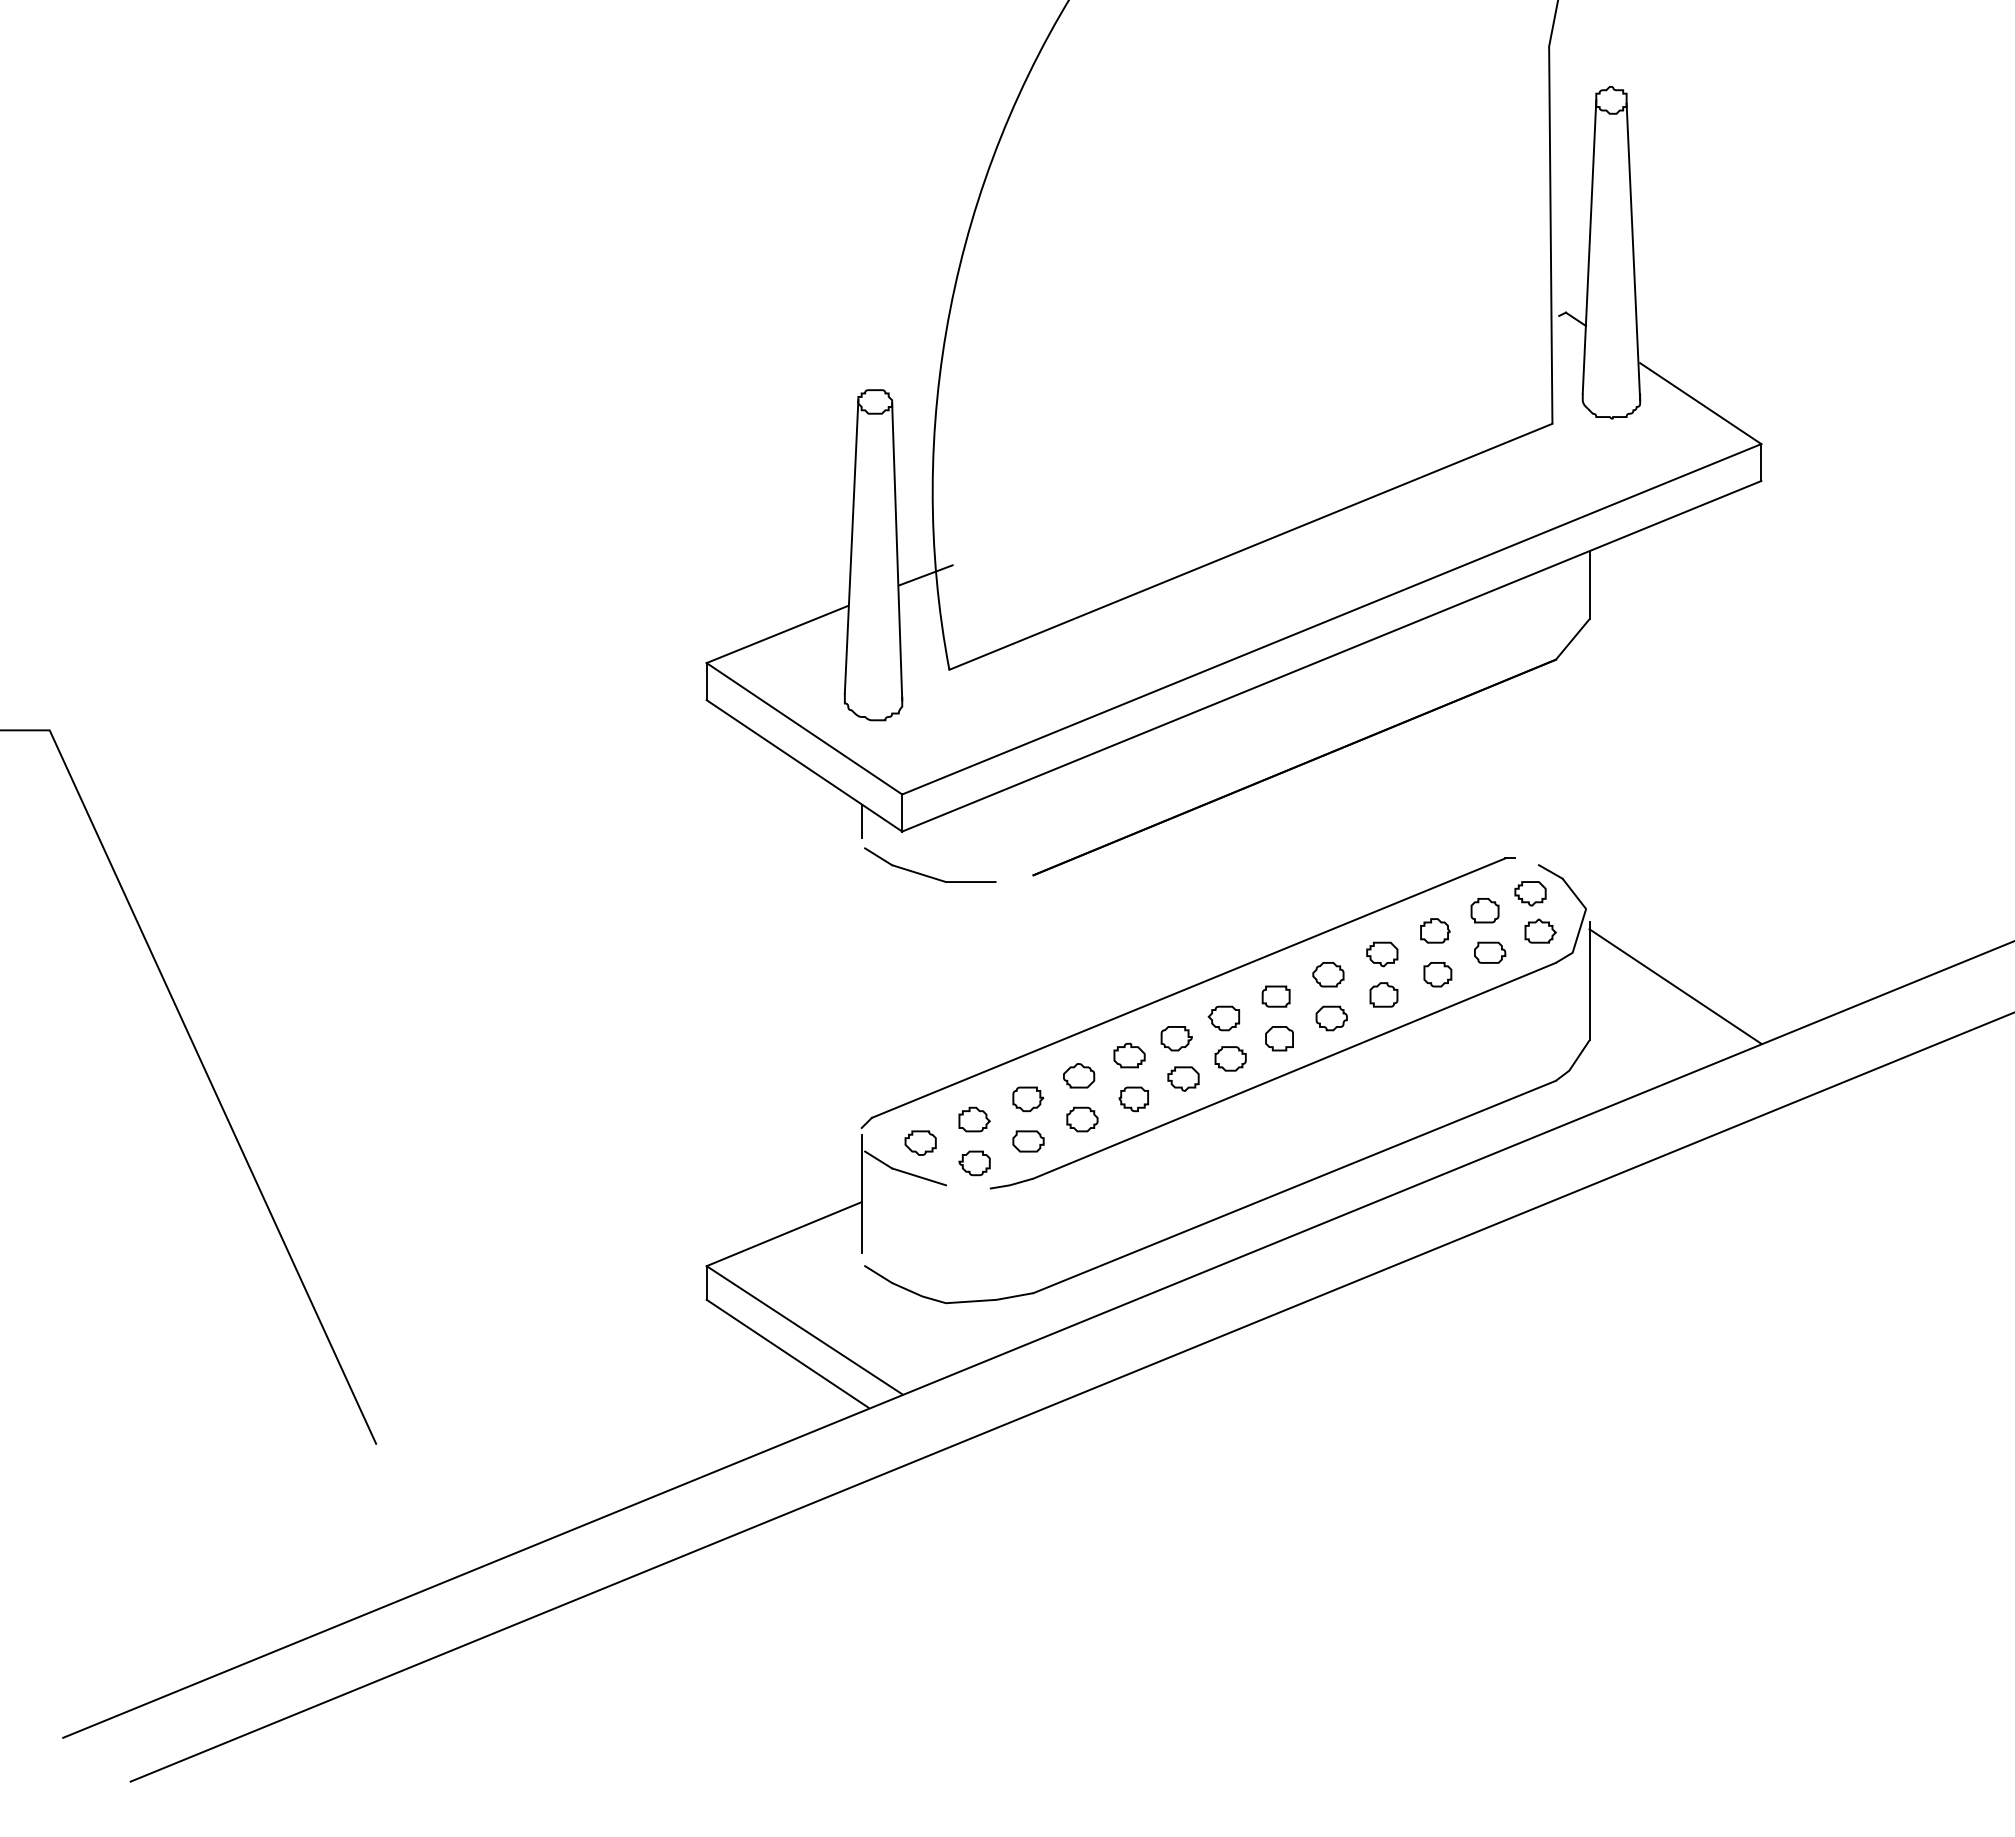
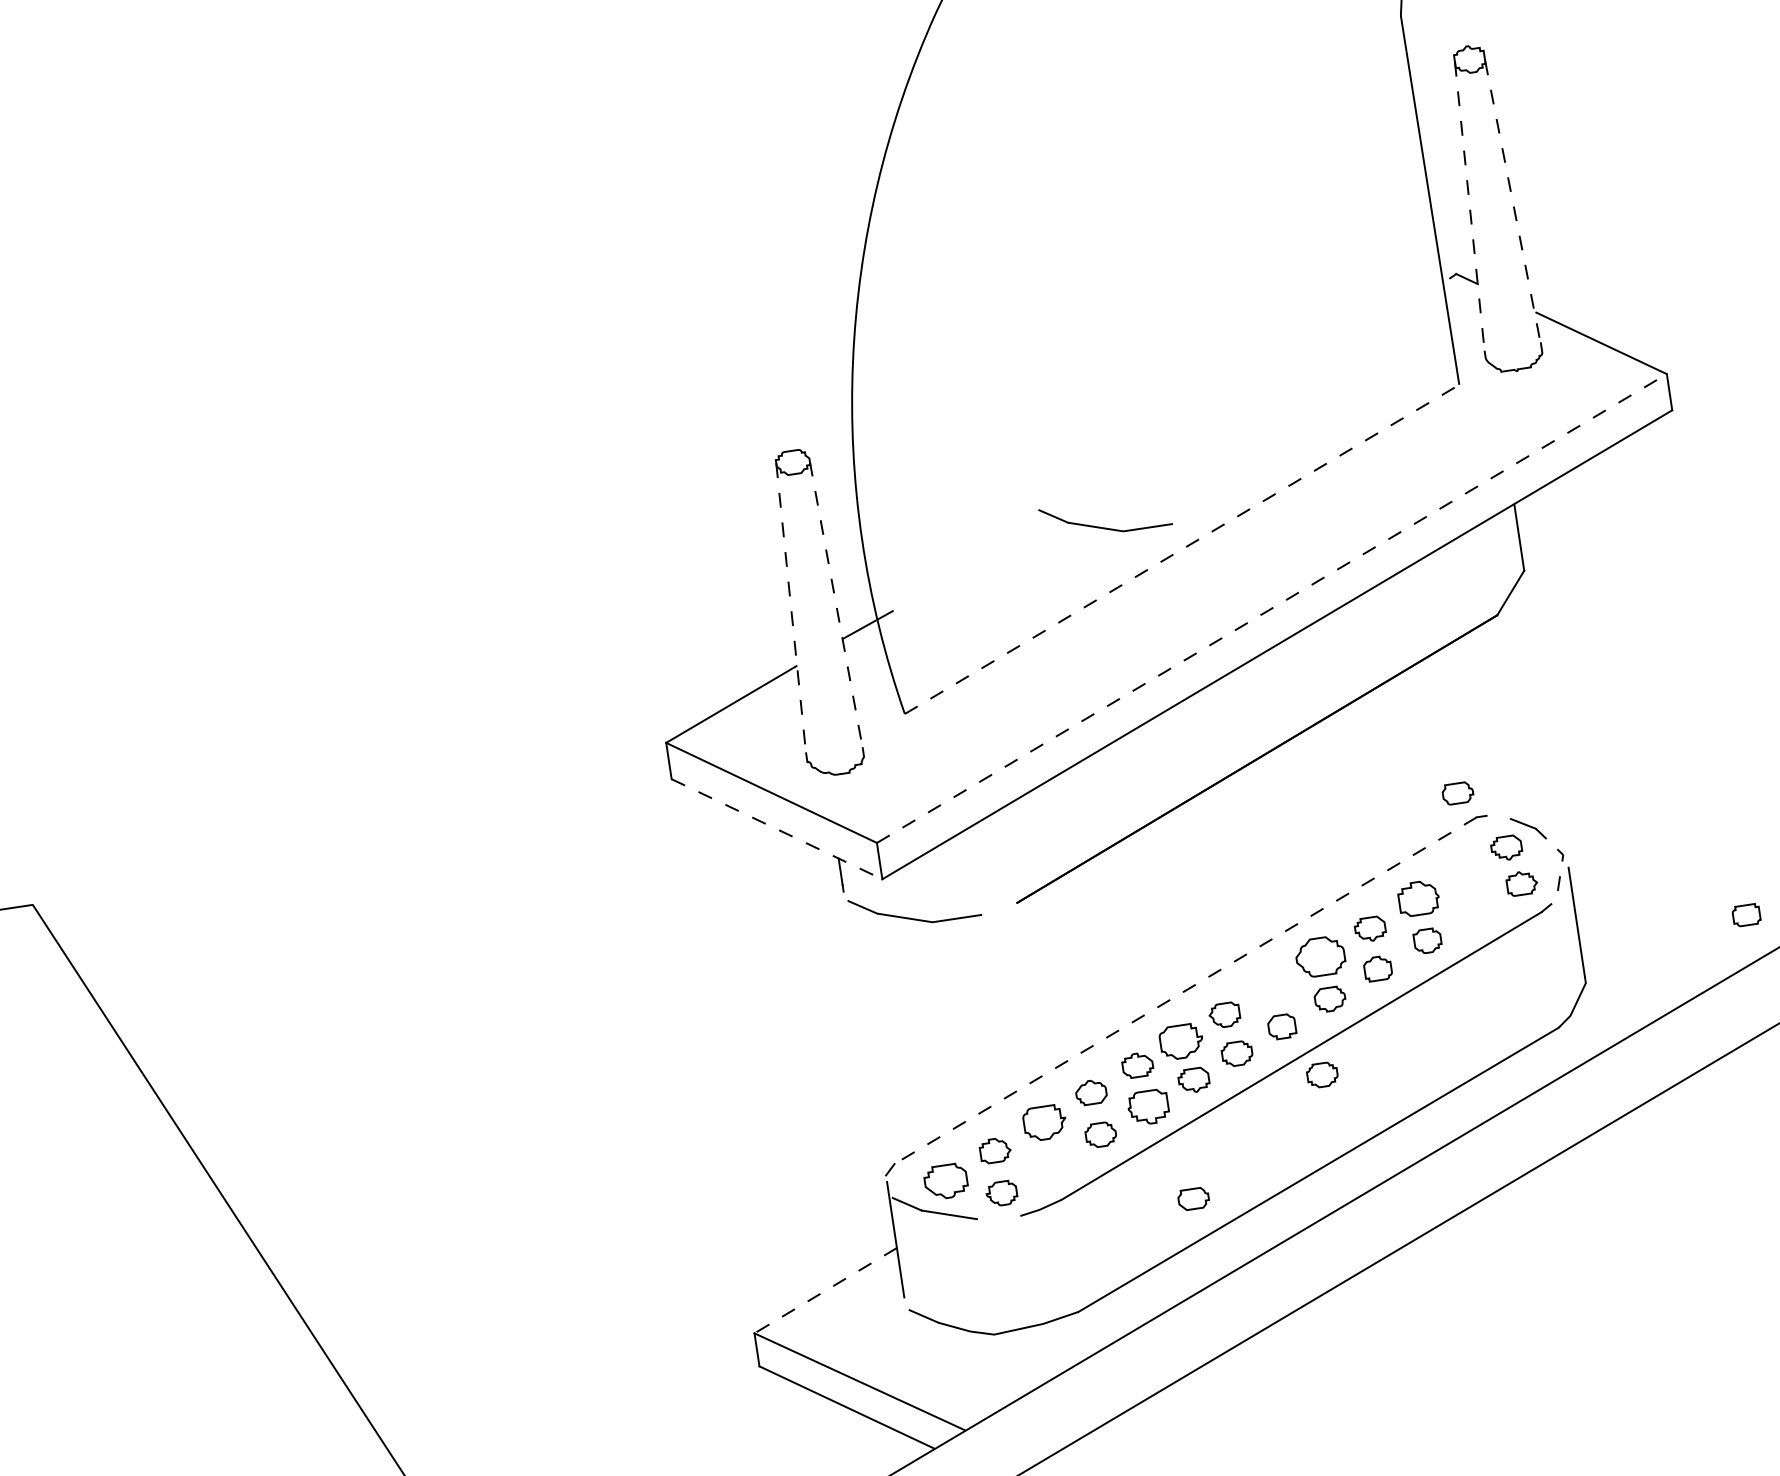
line: (1589, 246) -> (1469, 205), solid -> dashed
line: (1633, 252) -> (1513, 205), solid -> dashed
part: (1178, 513) -> (1106, 527), added
line: (851, 546) -> (790, 607), solid -> dashed
line: (1250, 546) -> (1181, 549), solid -> dashed
line: (897, 552) -> (836, 606), solid -> dashed
line: (1331, 619) -> (1271, 608), solid -> dashed
line: (804, 765) -> (777, 828), solid -> dashed
part: (1484, 910) -> (1464, 871), removed
line: (1582, 922) -> (1561, 868), solid -> dashed
part: (1435, 930) -> (1418, 898), size x1.4
part: (1490, 952) -> (1458, 793), moved
part: (1328, 974) -> (1320, 956), size x1.6
line: (1675, 986) -> (1662, 917), removed
line: (1188, 988) -> (1185, 991), solid -> dashed
part: (1275, 996) -> (1745, 915), moved
part: (1176, 1038) -> (1181, 1041), size x1.4
part: (1312, 1092) -> (1322, 1074), added
part: (1028, 1099) -> (1045, 1123), size x1.4
part: (1133, 1099) -> (1148, 1107), size x1.4
part: (1028, 1141) -> (1193, 1199), moved
part: (920, 1142) -> (945, 1181), size x1.4
line: (784, 1234) -> (826, 1290), solid -> dashed

